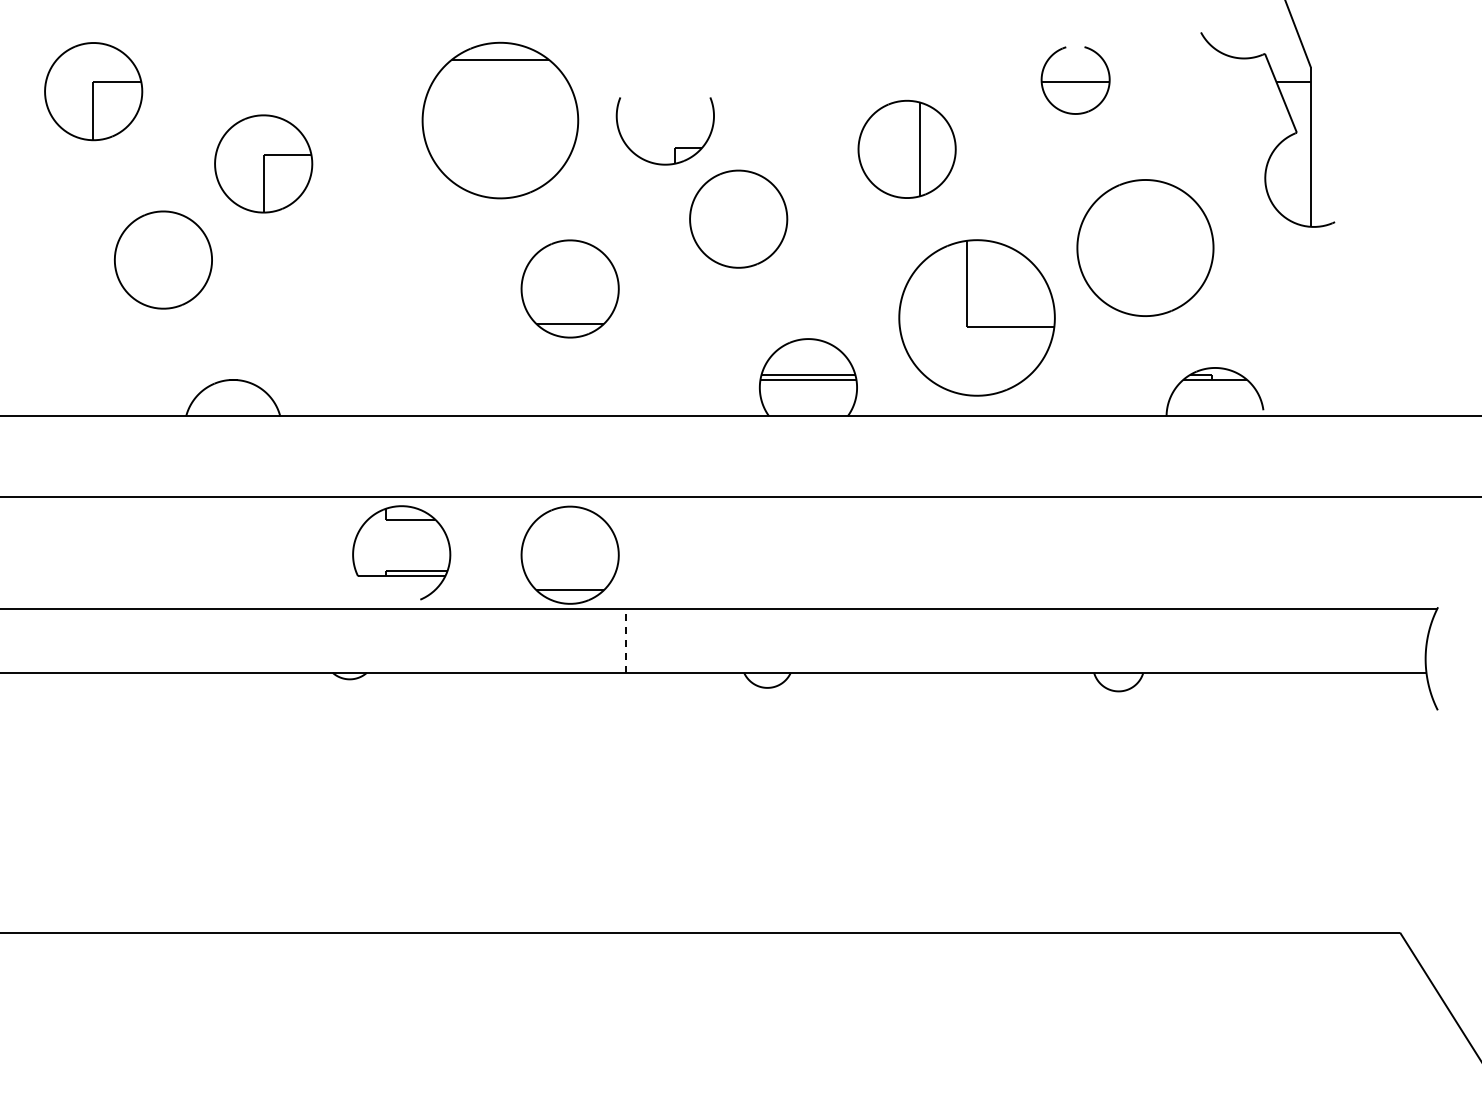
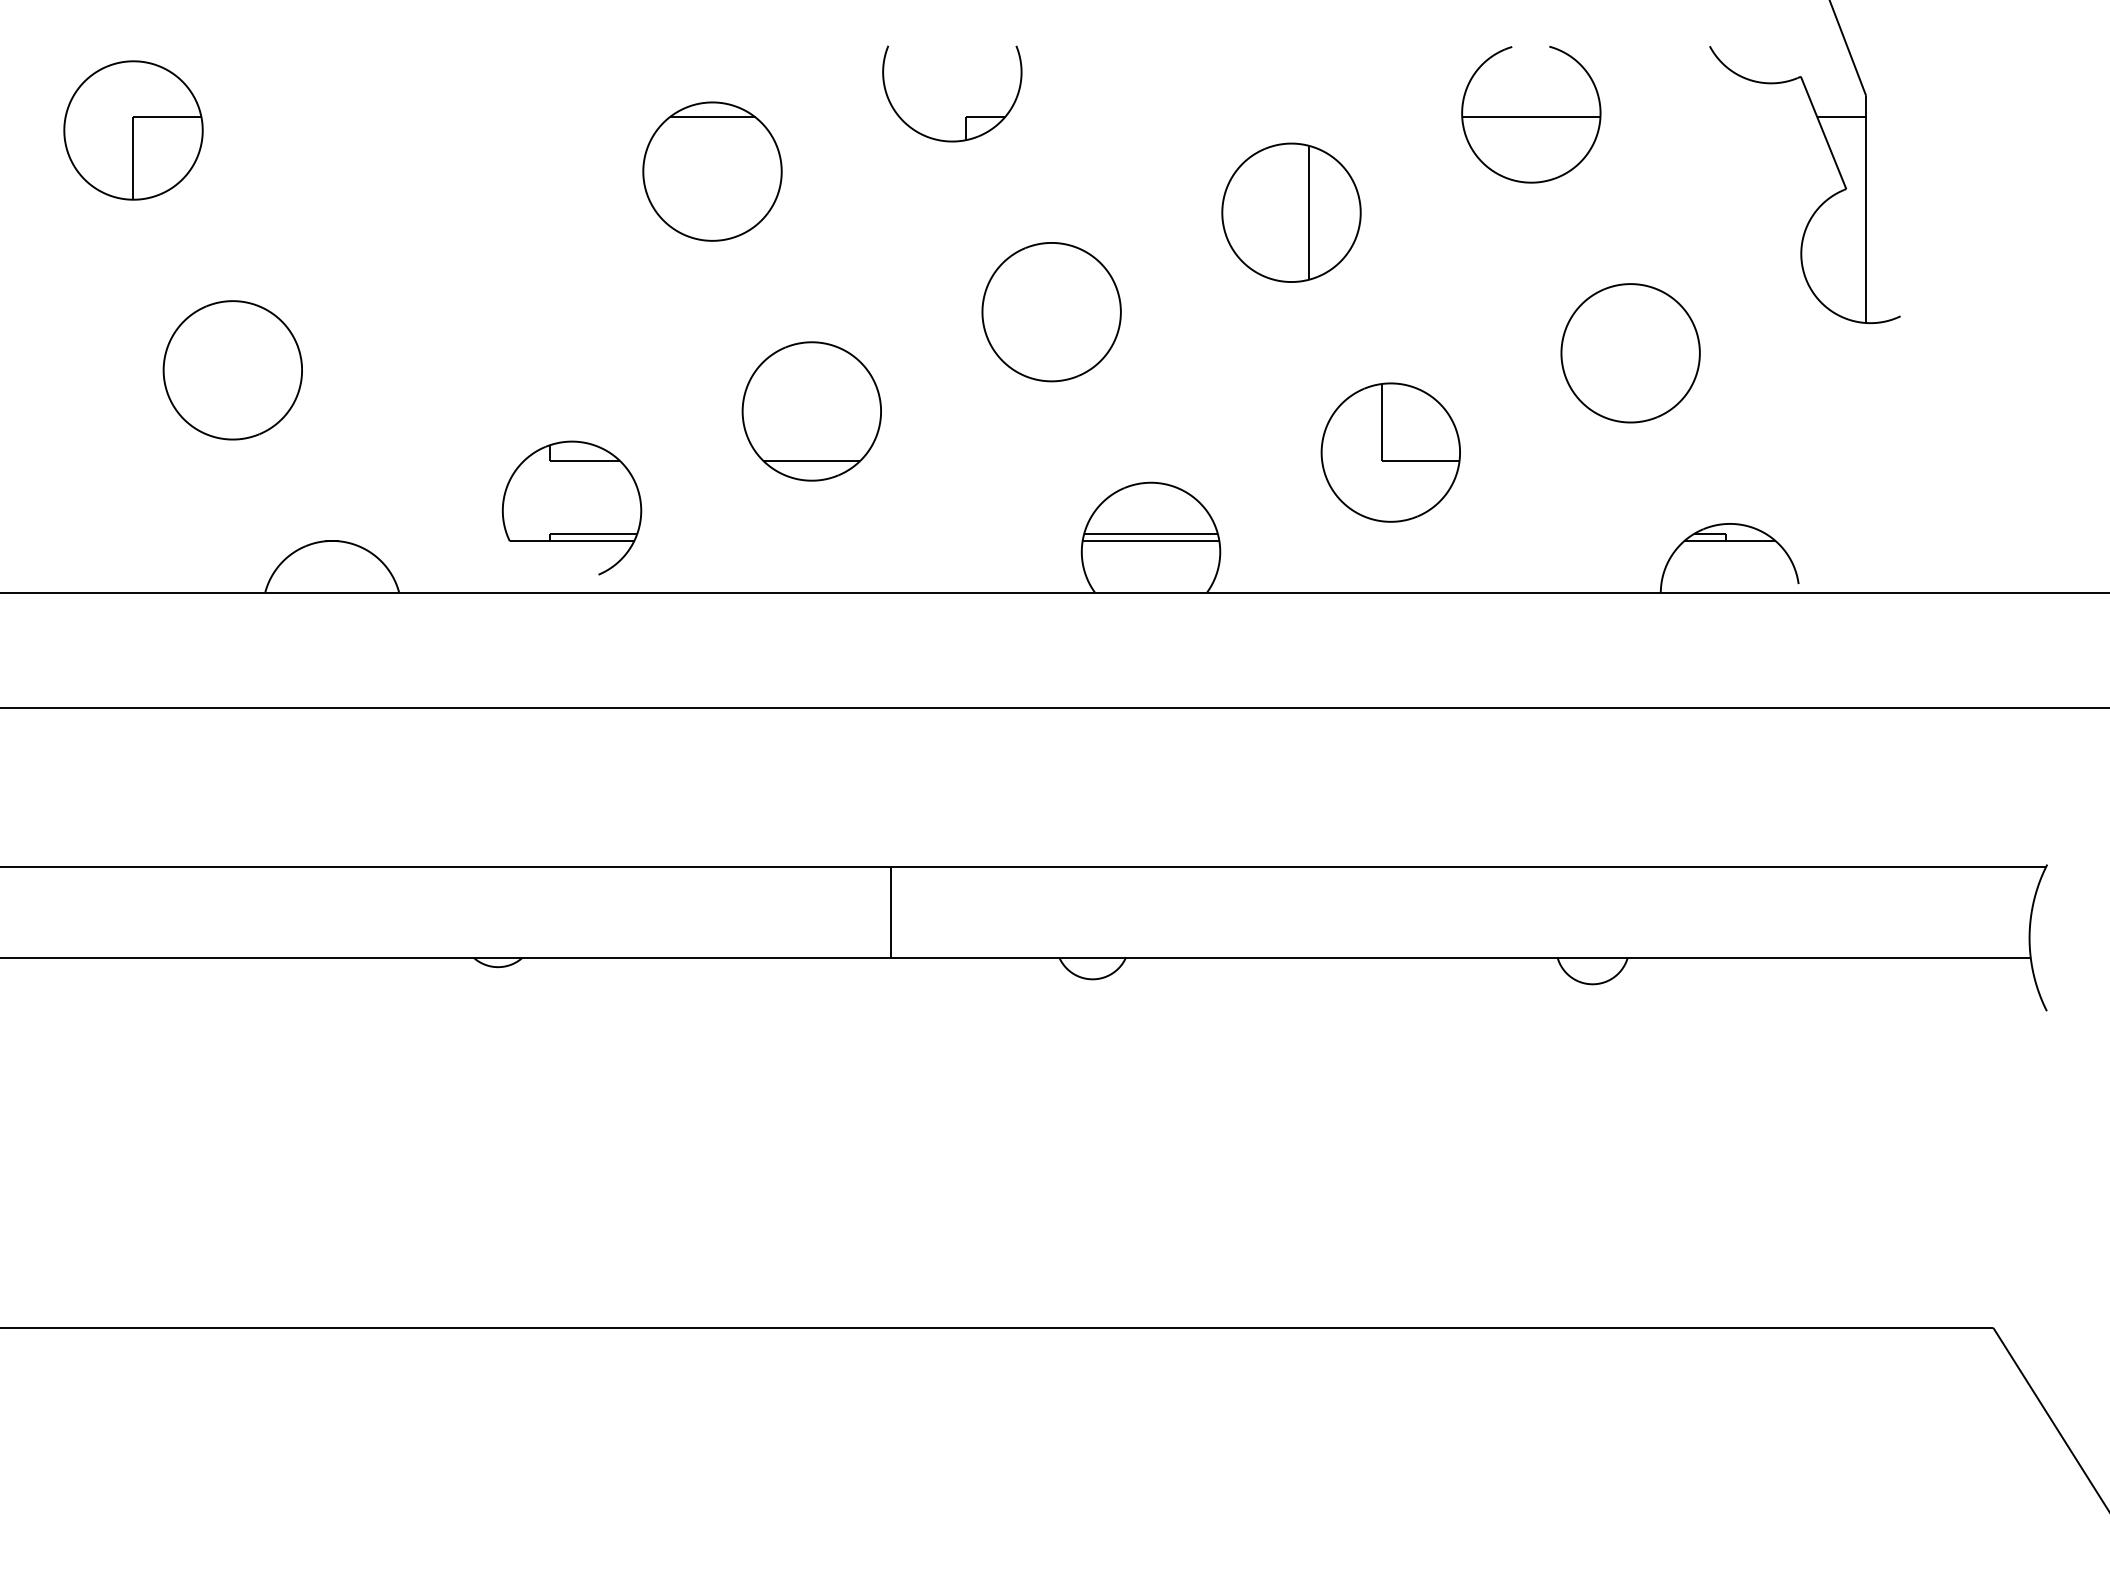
part: (1075, 80) -> (1531, 114), size x1.43
part: (500, 120) -> (712, 171), size x0.62
part: (675, 147) -> (966, 116), moved
part: (263, 163) -> (375, 233), removed
part: (1145, 248) -> (1630, 353), size x0.71
part: (976, 317) -> (1390, 452), size x0.62
part: (401, 552) -> (571, 507), moved
part: (569, 555) -> (811, 790), removed
line: (625, 640) -> (890, 911), dashed -> solid

